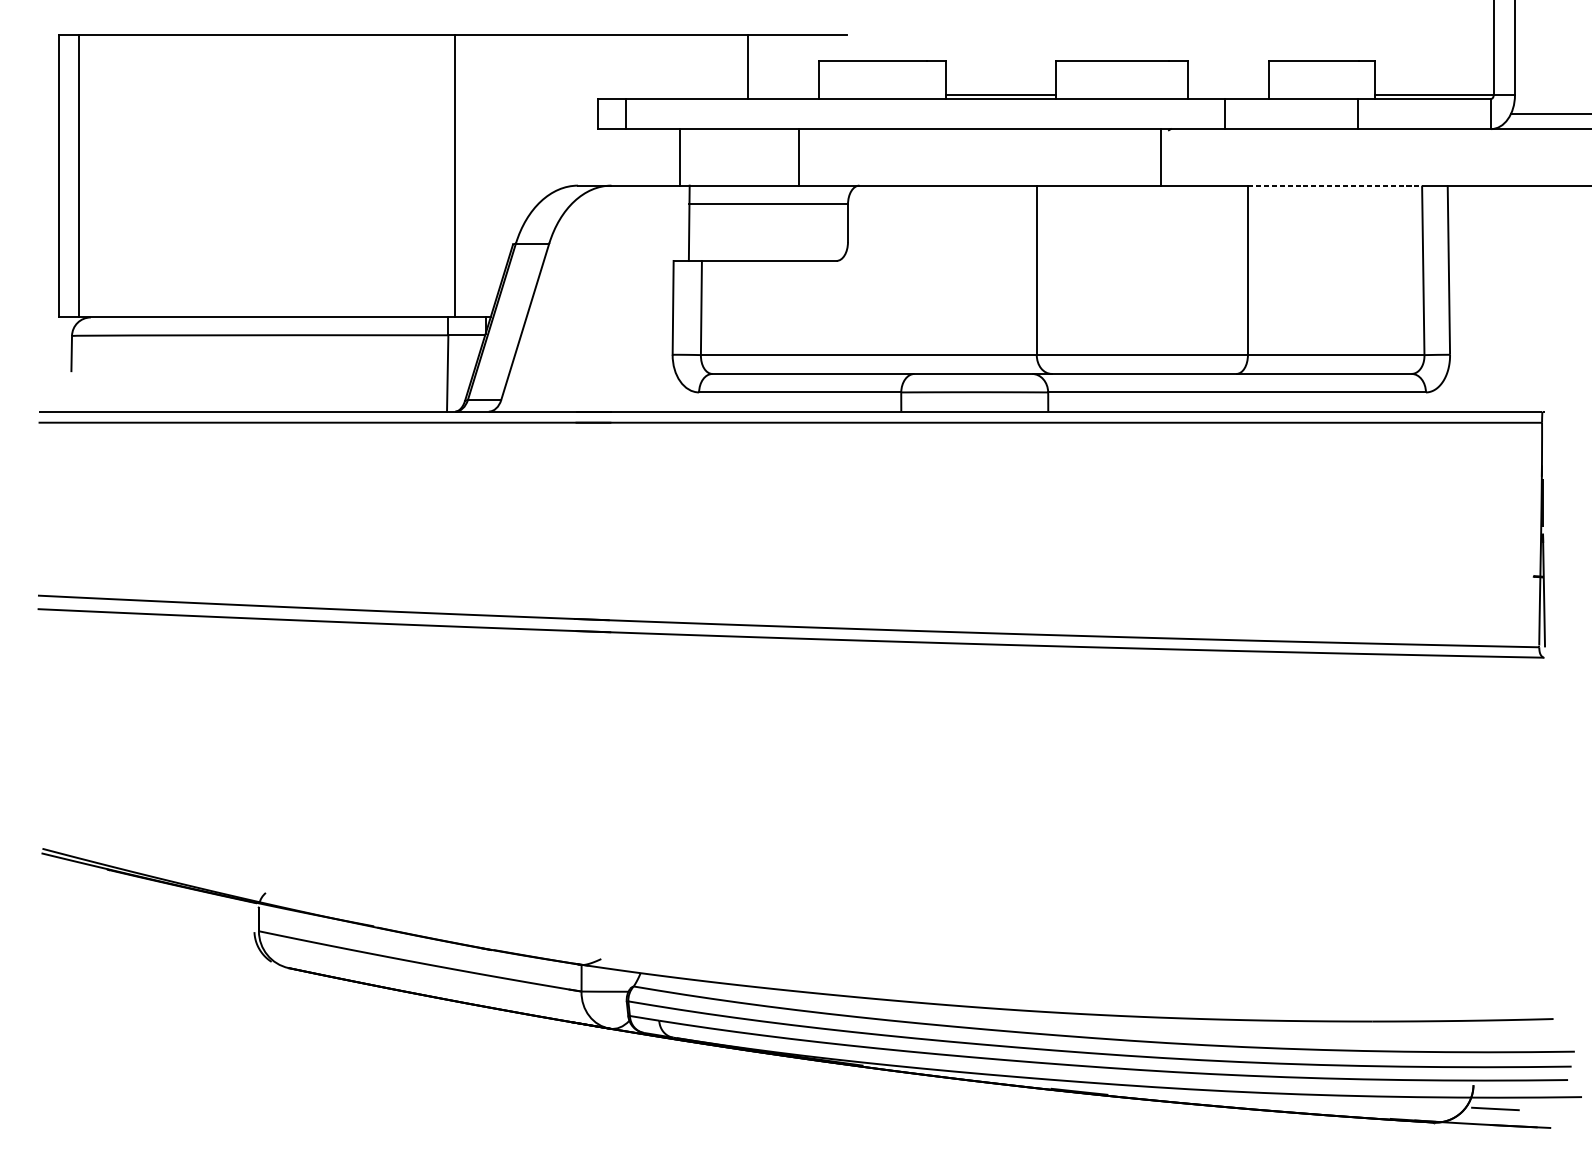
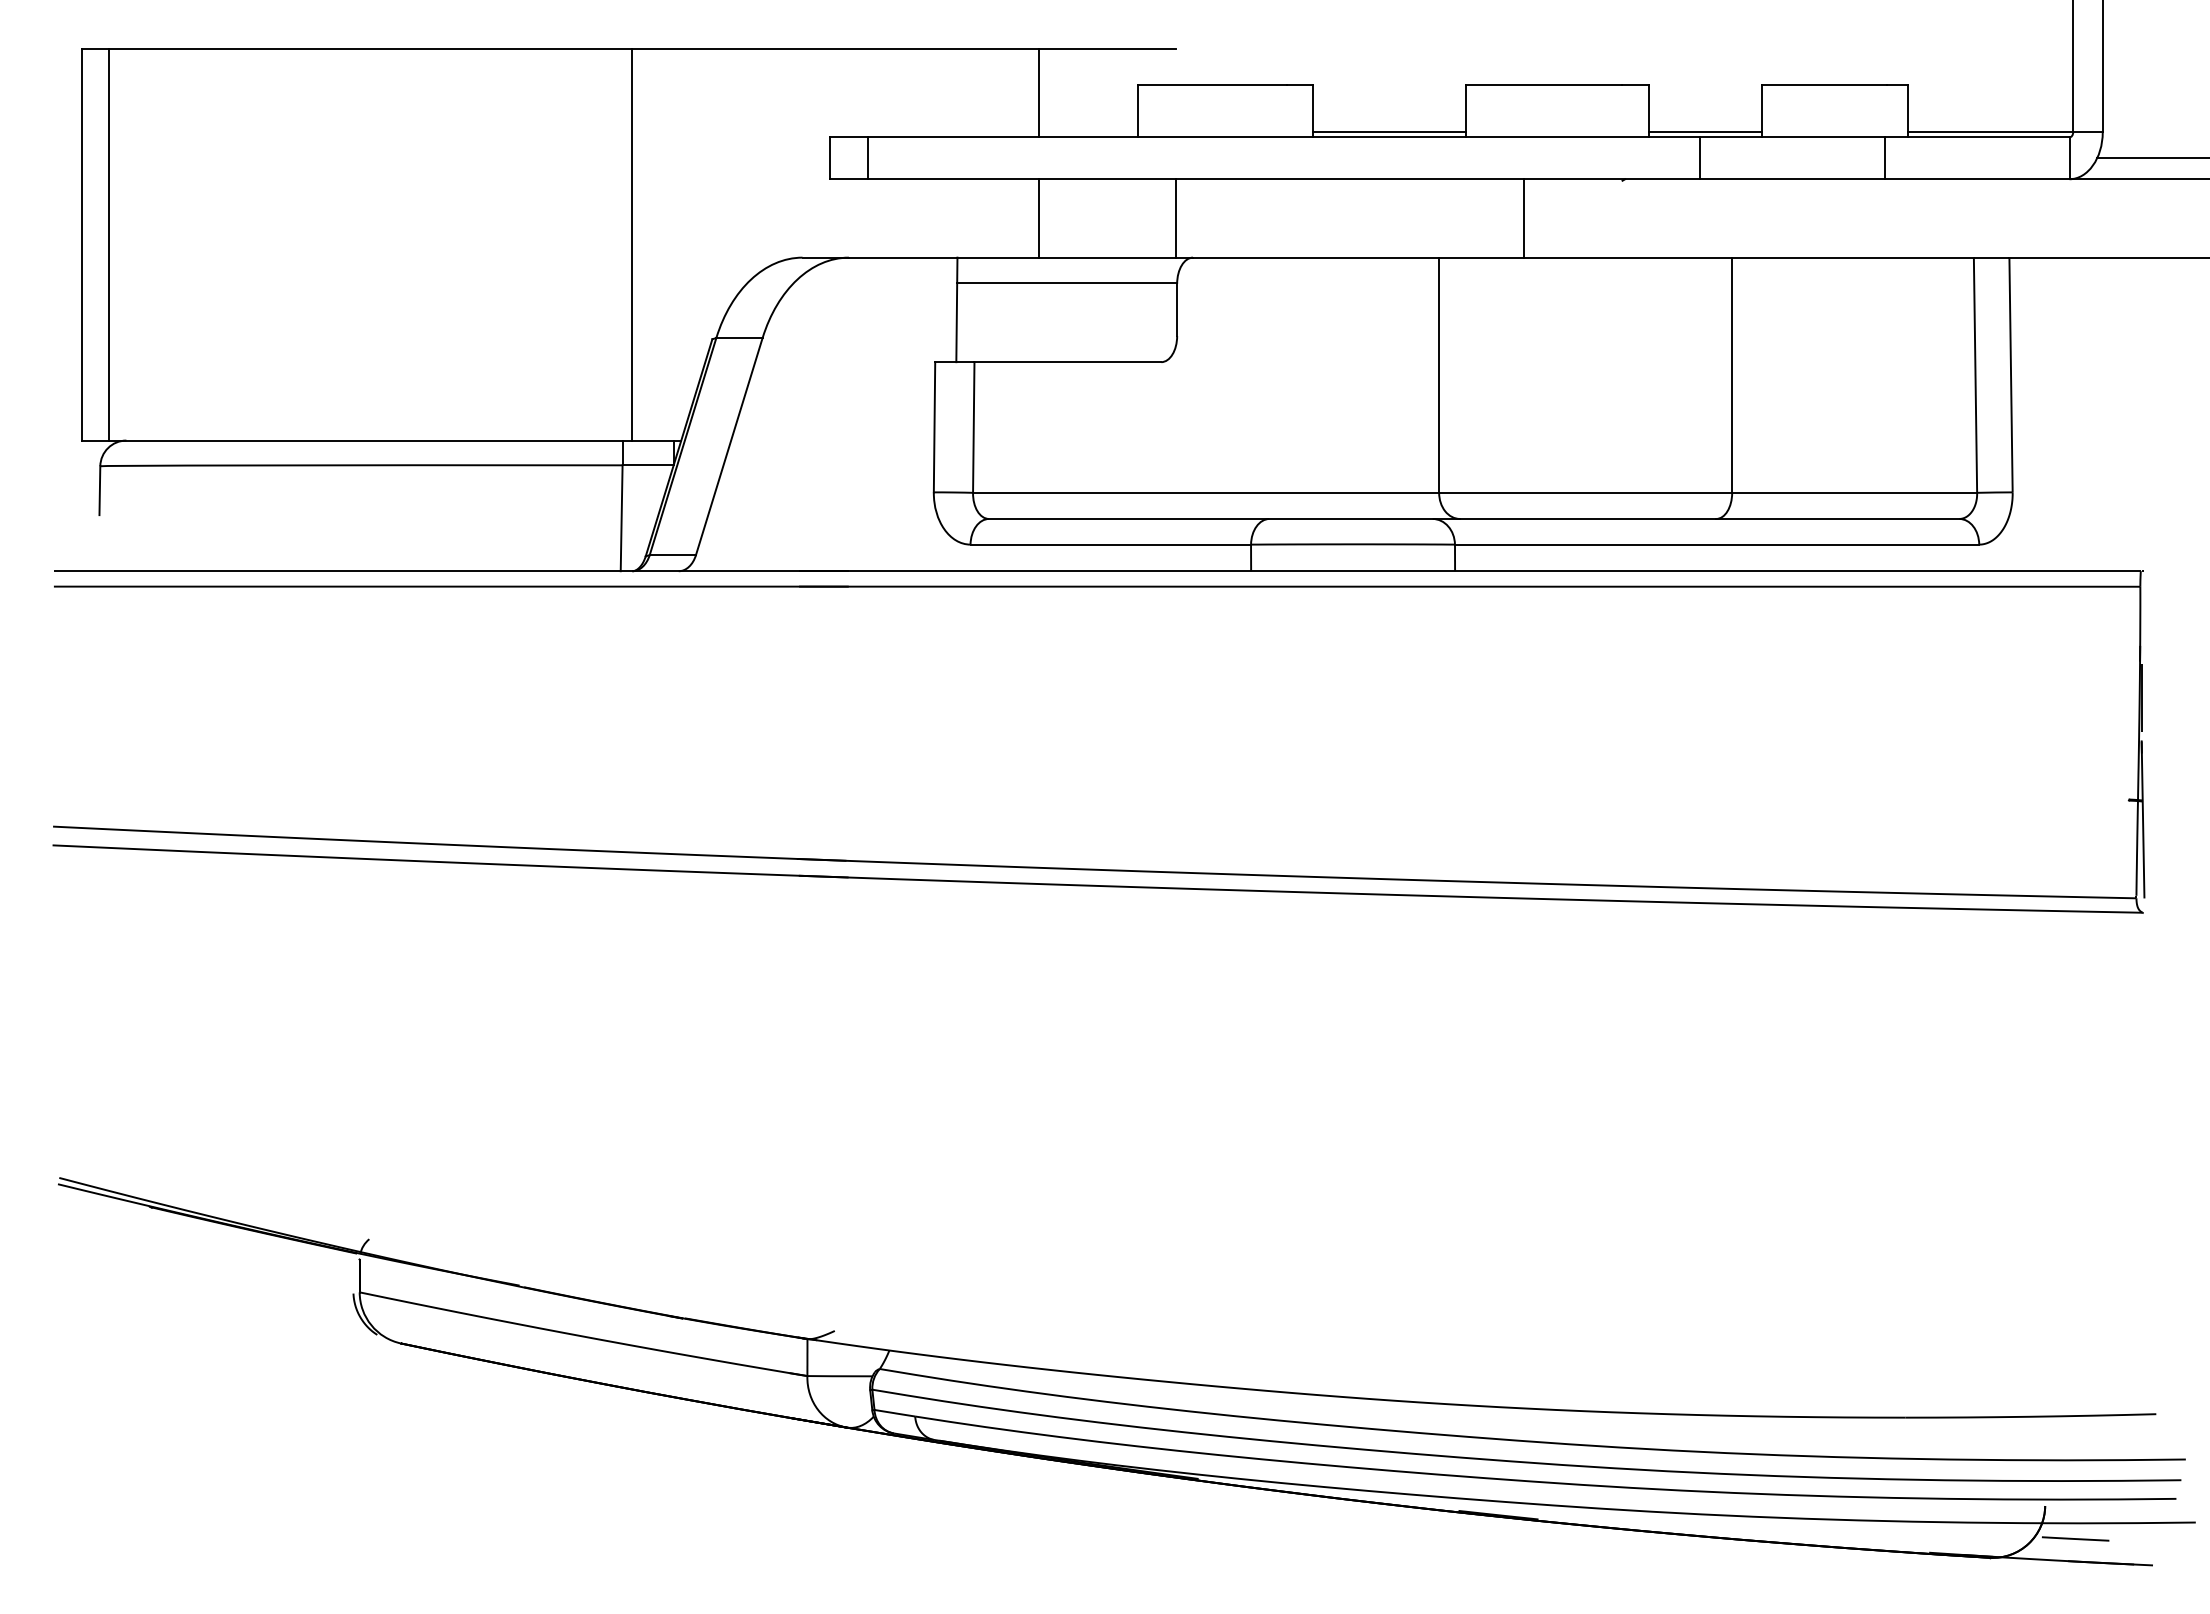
line: (1228, 95) -> (1705, 132), added
line: (679, 157) -> (1038, 218), moved
line: (799, 157) -> (1175, 218), moved
line: (1160, 157) -> (1523, 218), moved
line: (1335, 185) -> (1853, 257), dashed -> solid

